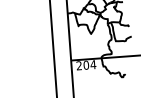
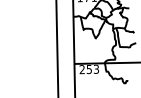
text: (89, 65) -> (92, 69), 204 -> 253

